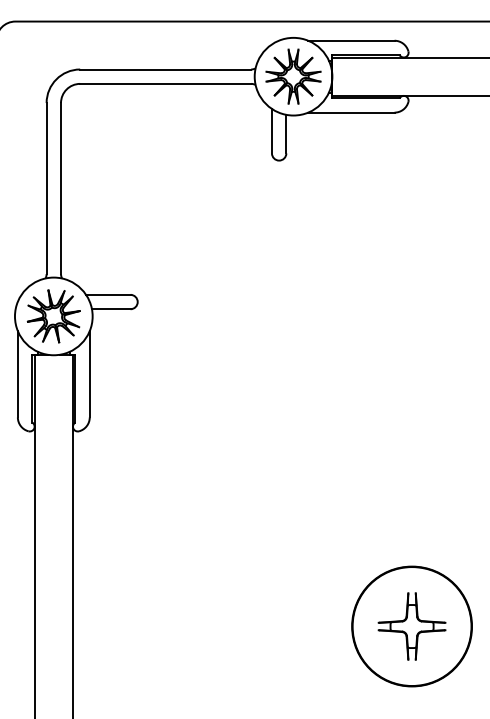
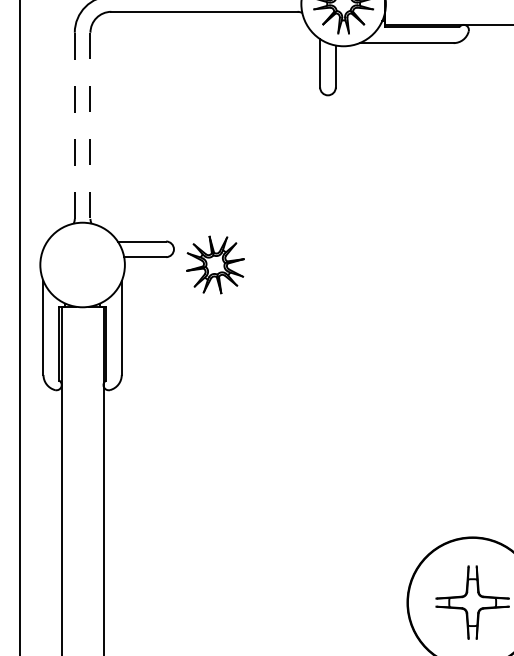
line: (46, 188) -> (74, 125), solid -> dashed
line: (61, 188) -> (90, 125), solid -> dashed
part: (53, 316) -> (215, 265), moved

